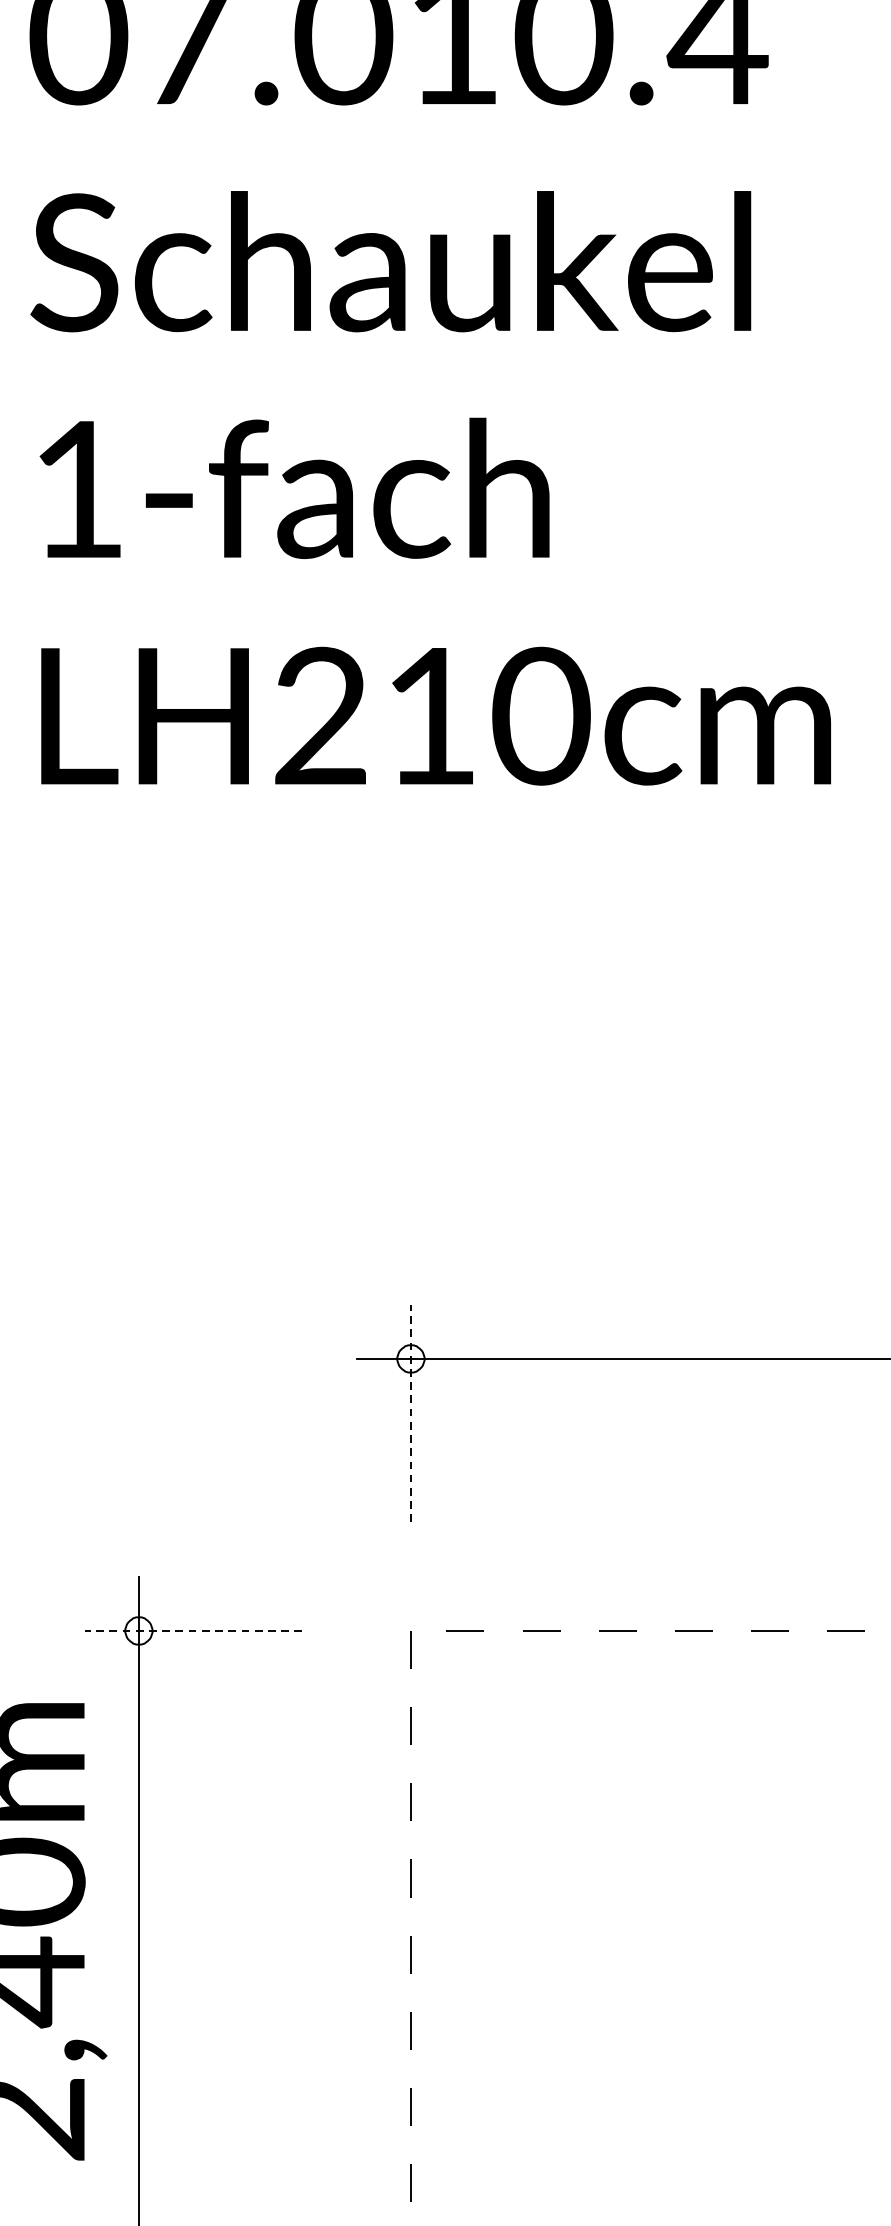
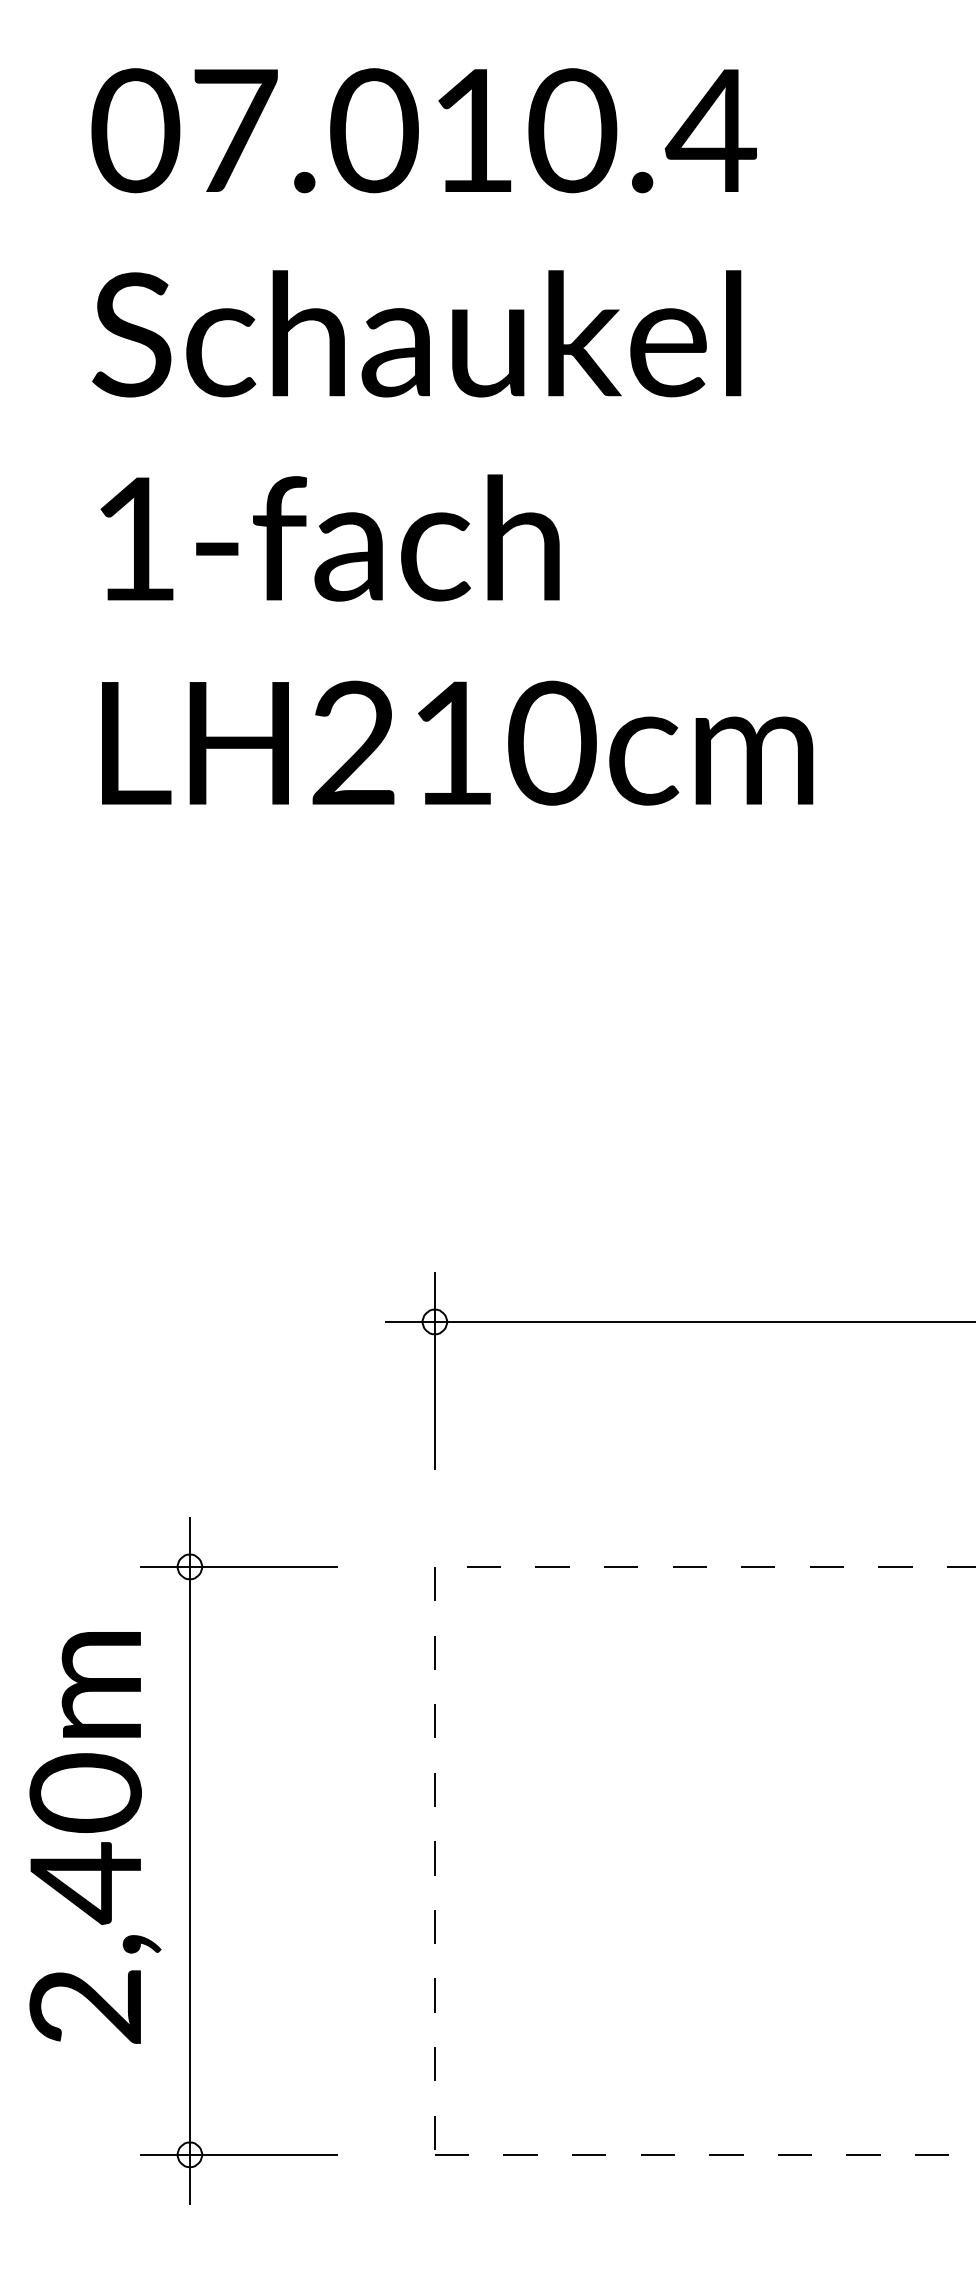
line: (410, 1412) -> (434, 1370), dashed -> solid
line: (192, 1630) -> (238, 1566), dashed -> solid

